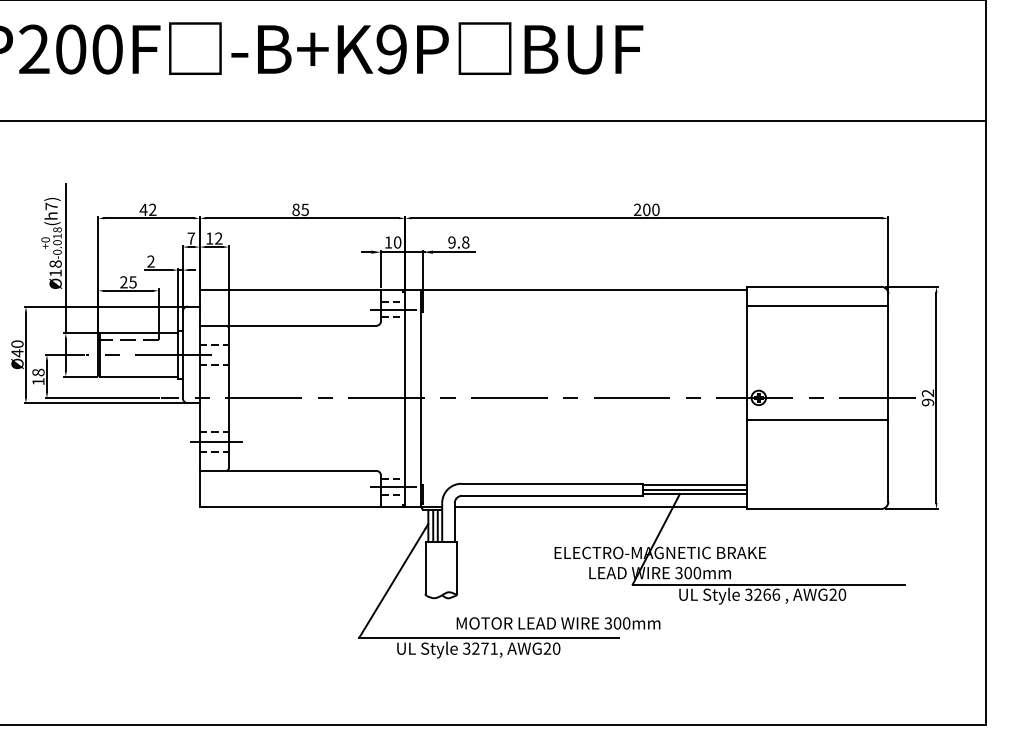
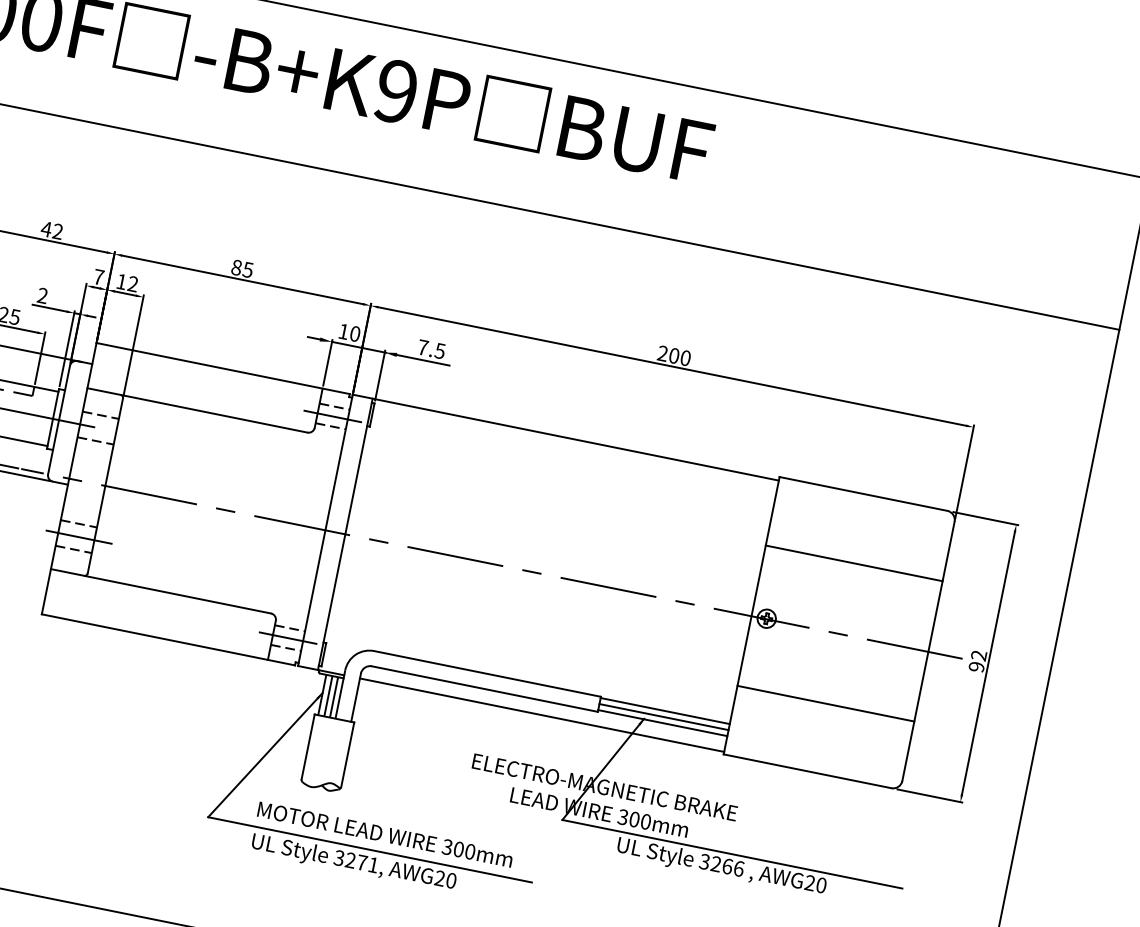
text: (458, 242) -> (431, 349), 9.8 -> 7.5
line: (817, 305) -> (854, 563), moved
line: (817, 420) -> (825, 704), moved
text: (558, 623) -> (385, 834), moved

